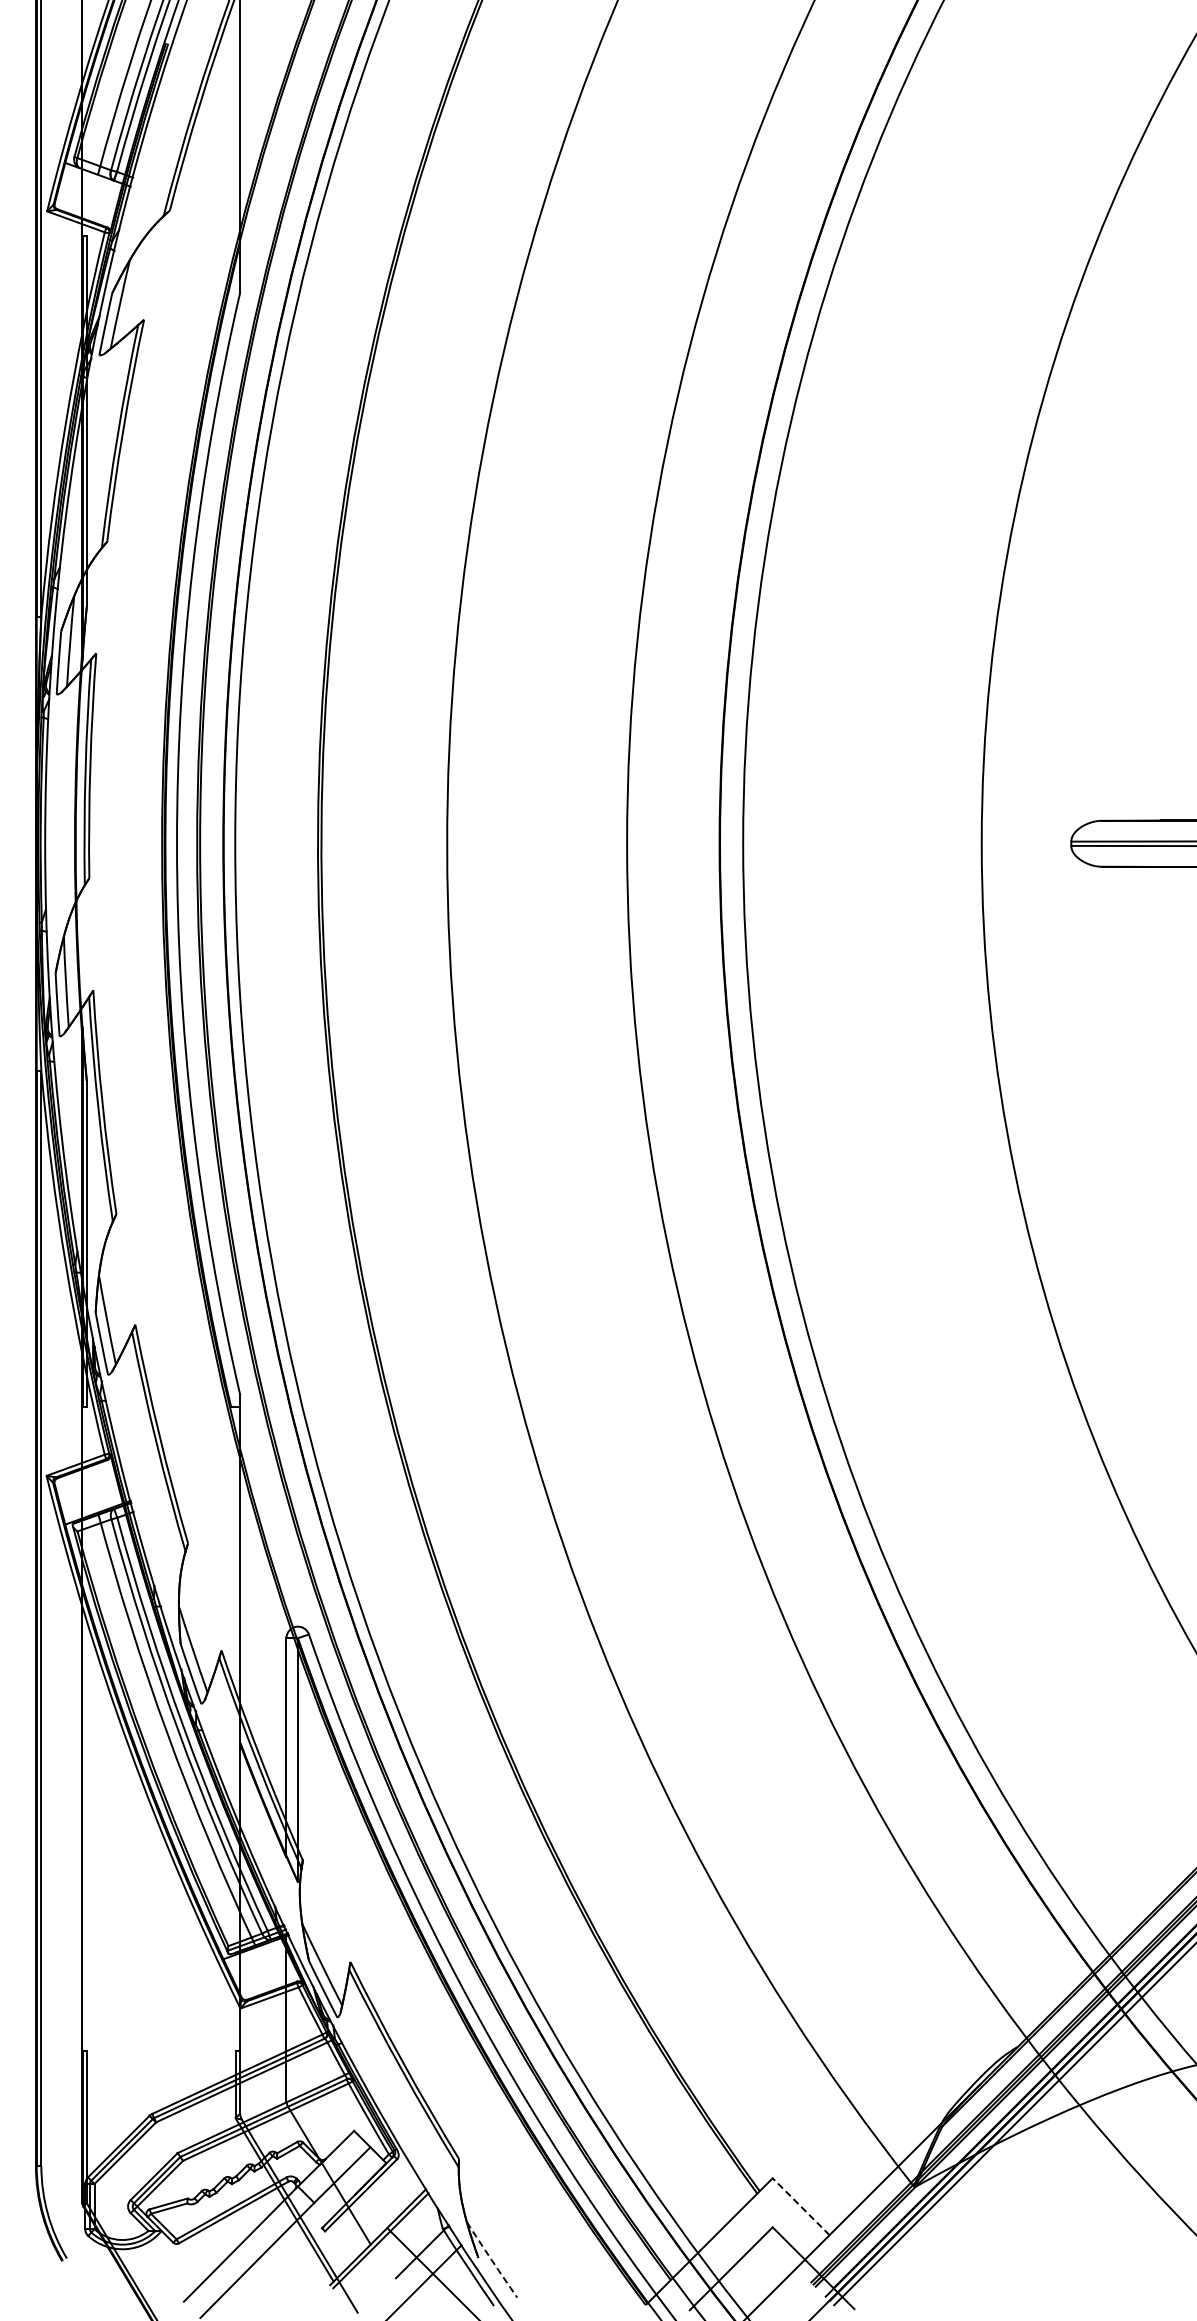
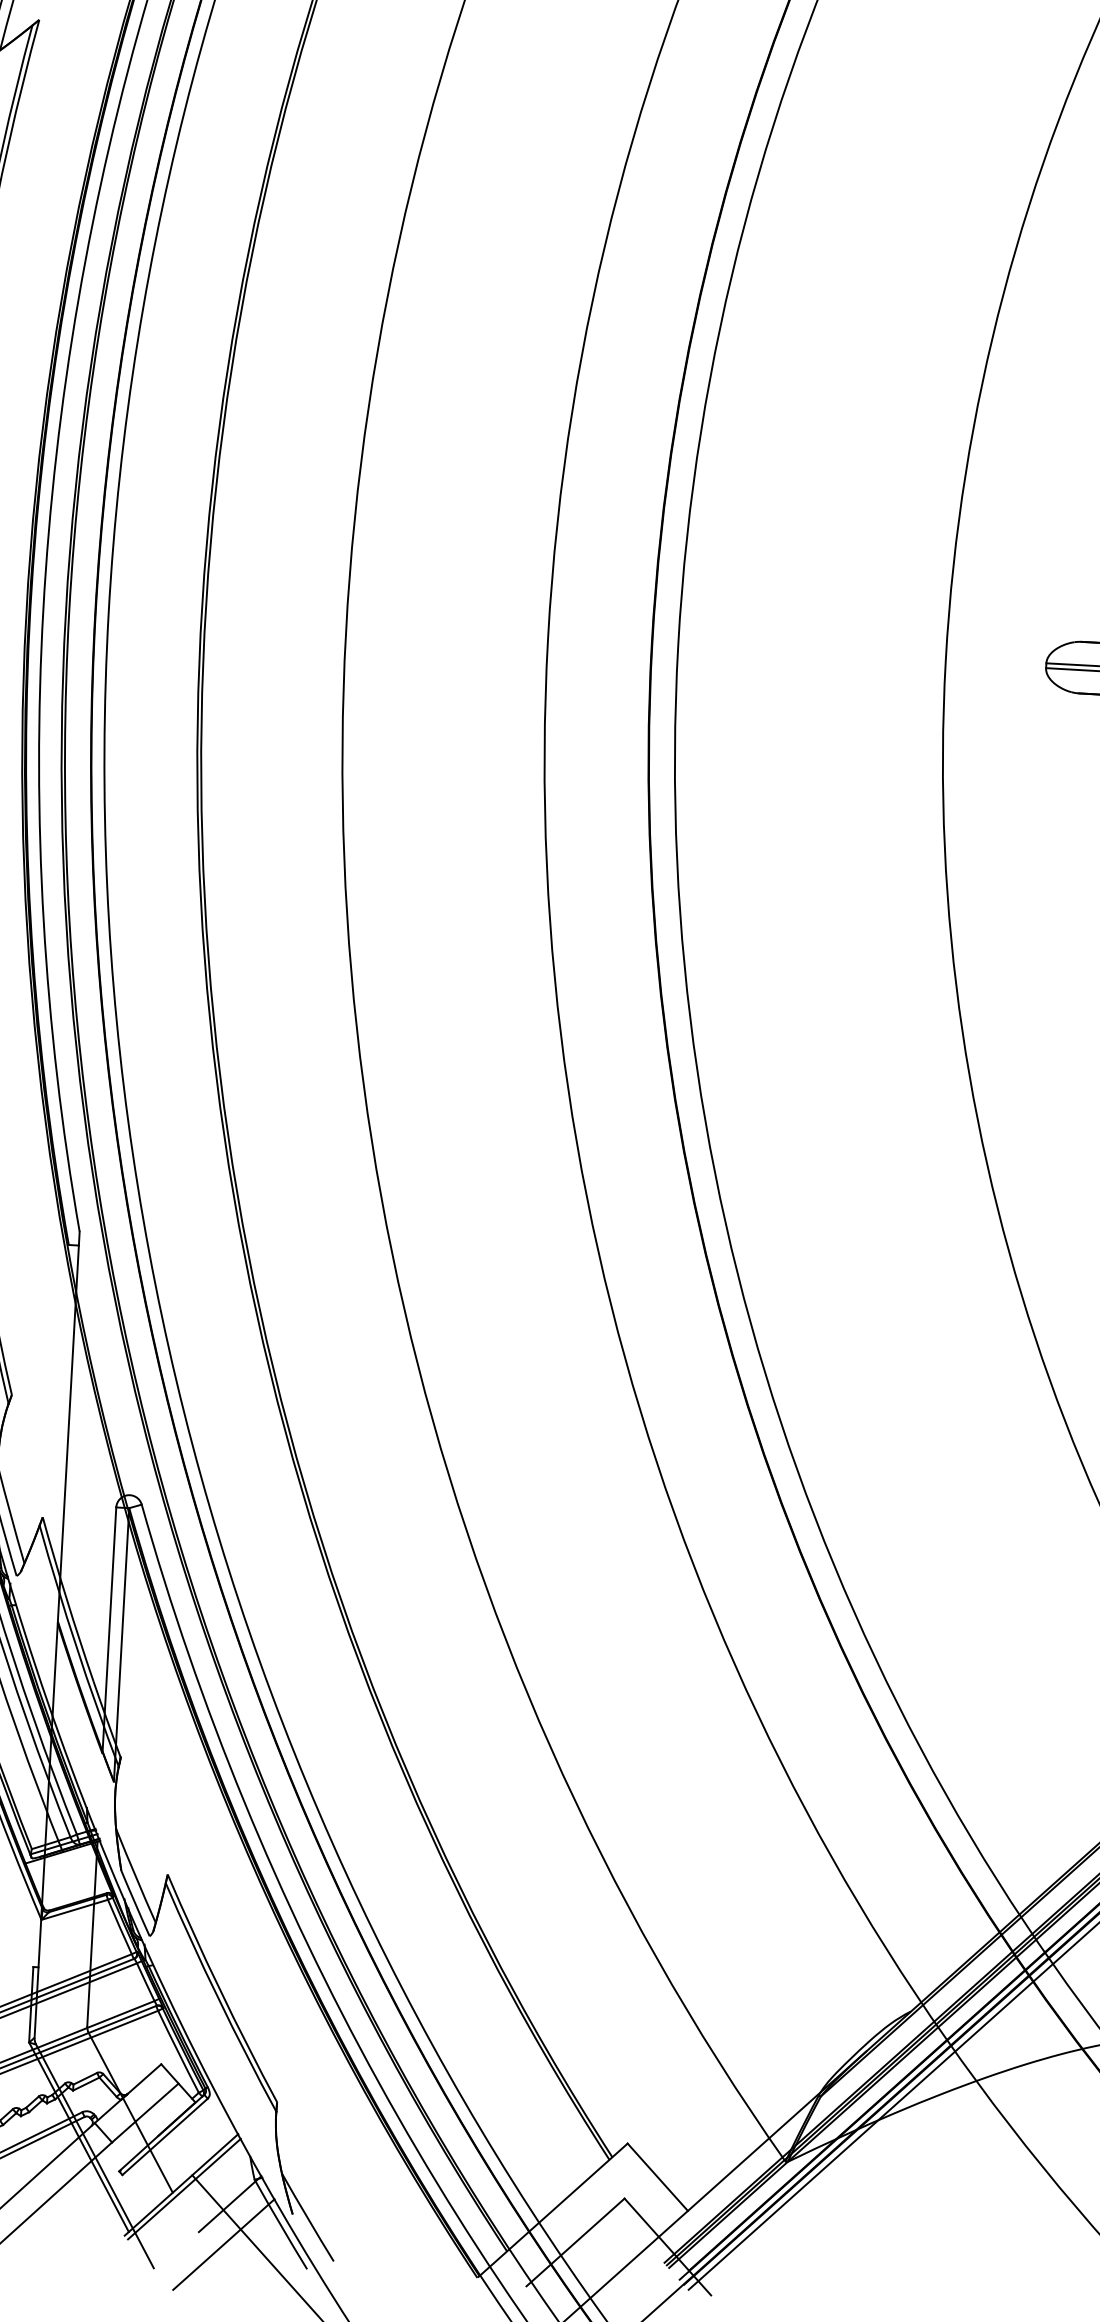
line: (800, 2206) -> (657, 2176), dashed -> solid
arc: (491, 2260) -> (307, 2218), dashed -> solid

